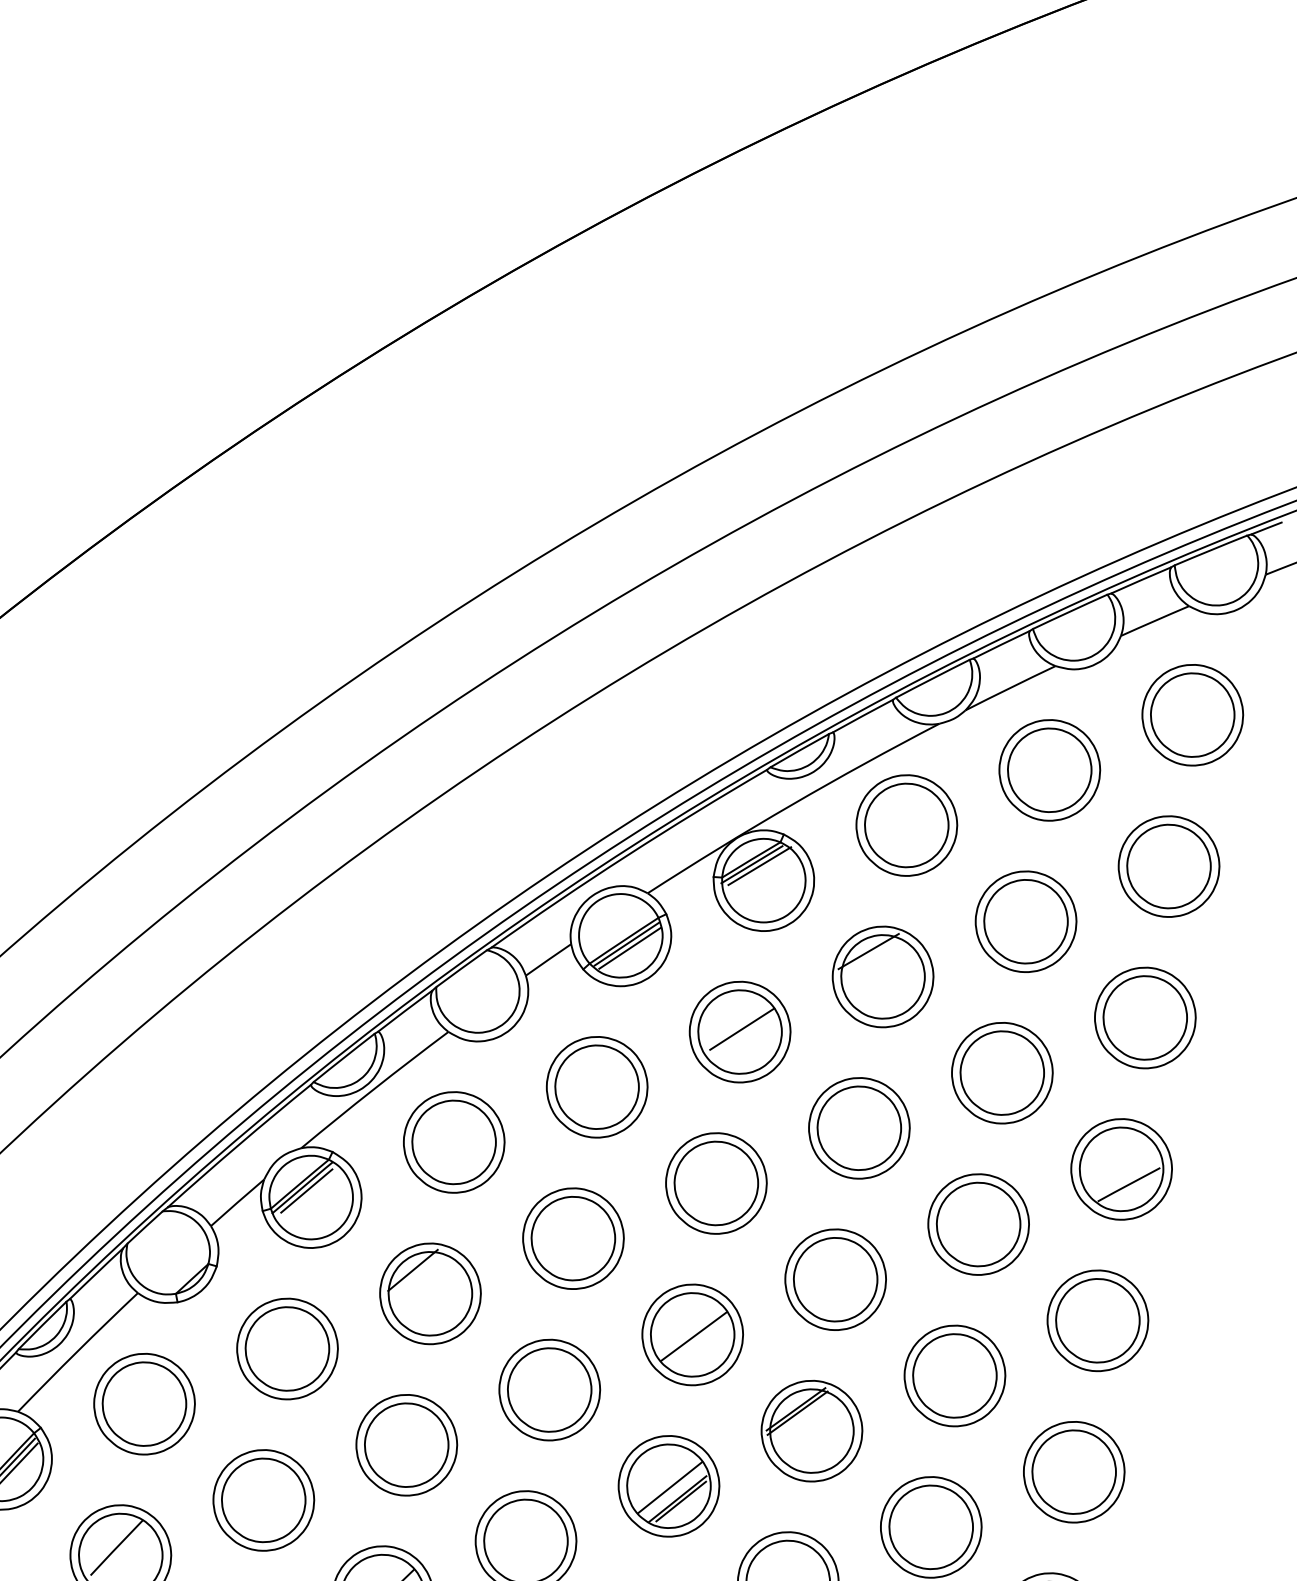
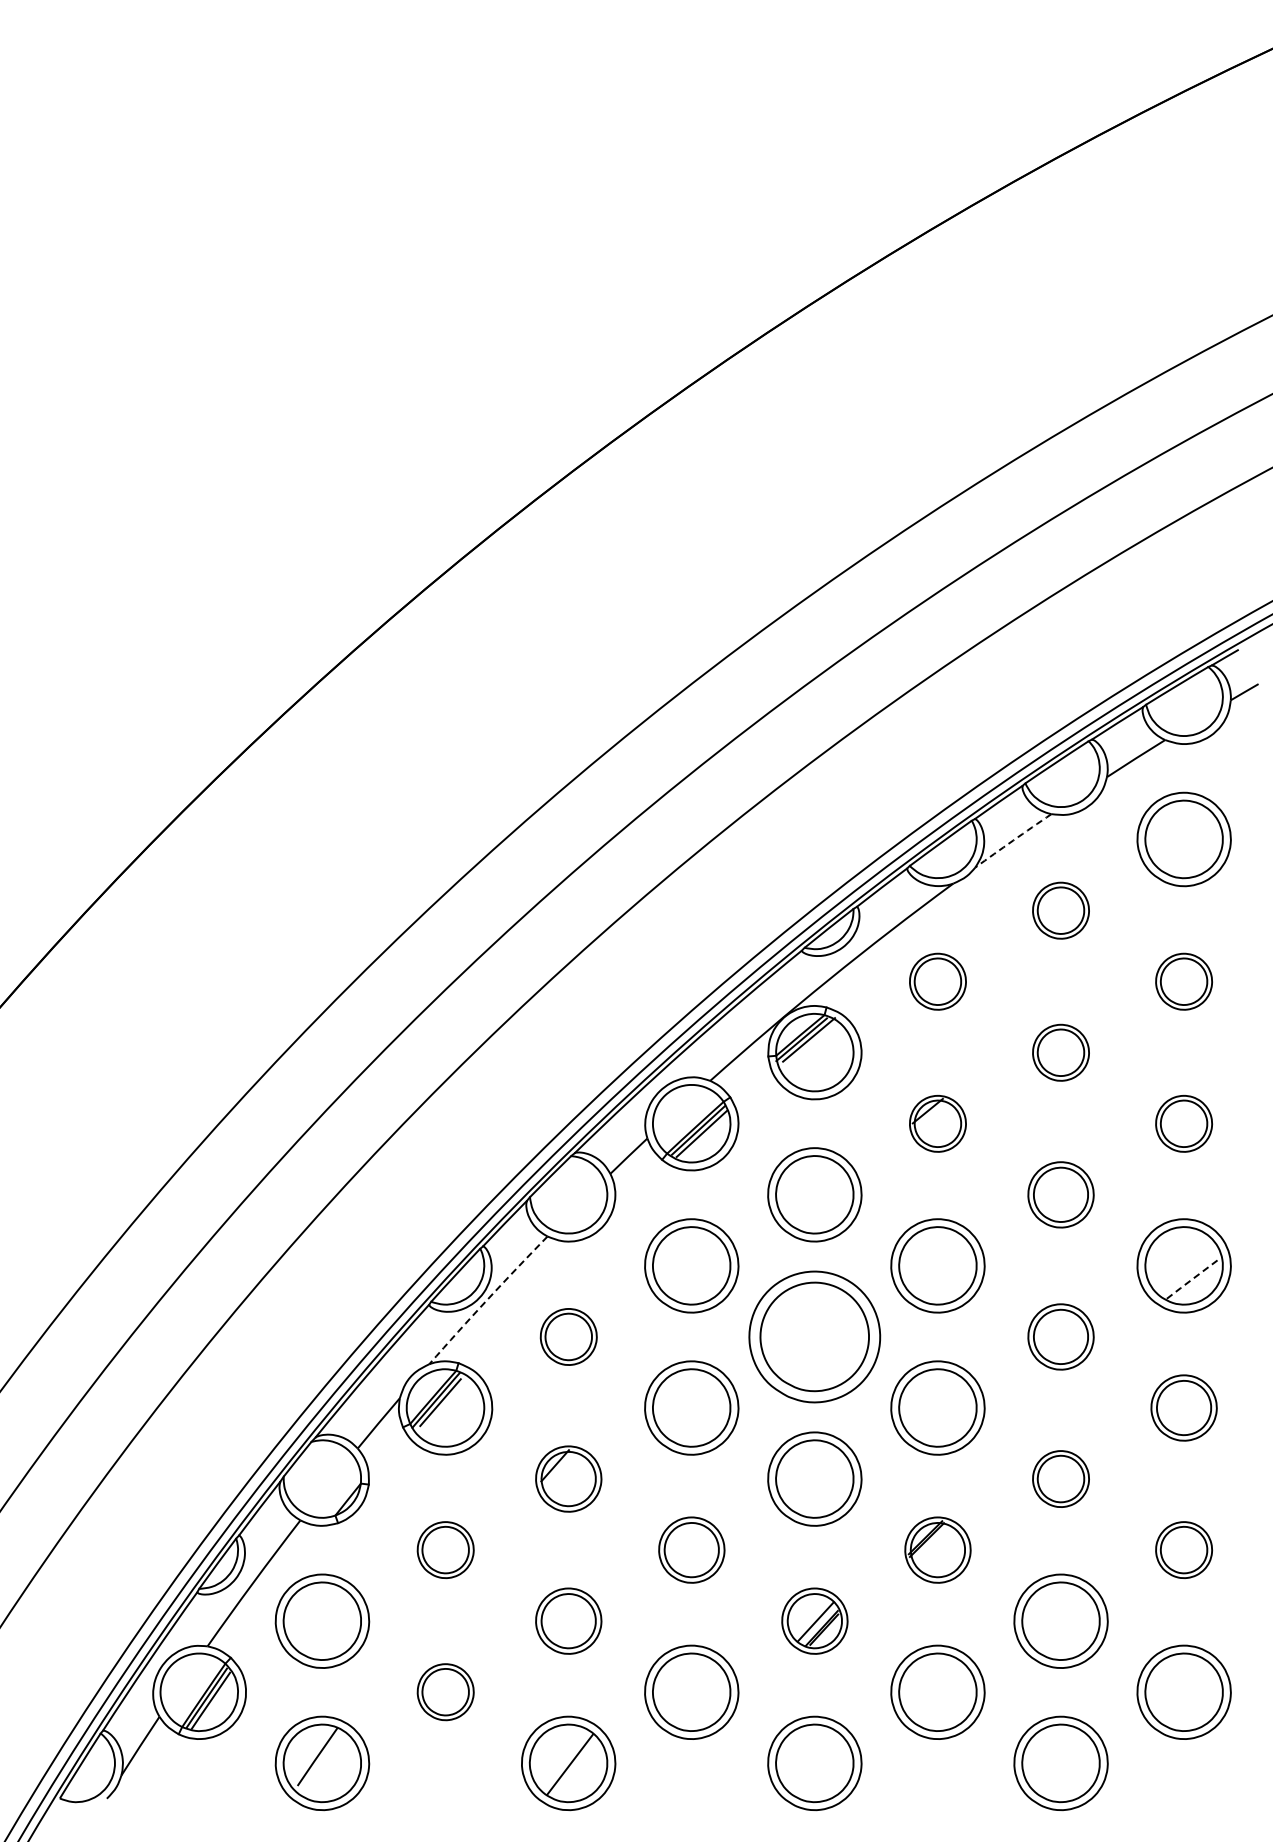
arc: (1010, 687) -> (1013, 840), solid -> dashed
part: (1049, 770) -> (1060, 910), size x0.6
part: (906, 825) -> (937, 981), size x0.6
part: (1168, 866) -> (1183, 981), size x0.6
part: (1025, 921) -> (1060, 1052), size x0.6
part: (882, 976) -> (937, 1123), size x0.6
part: (1144, 1017) -> (1183, 1123), size x0.6
line: (741, 1028) -> (815, 1191), removed
part: (1001, 1072) -> (1060, 1194), size x0.7
arc: (374, 1089) -> (487, 1299), solid -> dashed
part: (454, 1141) -> (568, 1336), size x0.6
part: (716, 1182) -> (814, 1336), size x1.4
line: (1128, 1185) -> (1192, 1279), solid -> dashed
part: (978, 1223) -> (1060, 1336), size x0.7
part: (430, 1293) -> (568, 1478), size x0.7
part: (1097, 1320) -> (1183, 1407), size x0.7
line: (693, 1336) -> (815, 1480), removed
part: (287, 1348) -> (445, 1549), size x0.6
part: (954, 1375) -> (1060, 1478), size x0.6
part: (549, 1389) -> (691, 1549), size x0.7
part: (811, 1430) -> (937, 1549), size x0.7
part: (406, 1444) -> (568, 1620), size x0.7
part: (1073, 1471) -> (1183, 1549), size x0.6
part: (668, 1485) -> (814, 1620), size x0.7
part: (263, 1499) -> (445, 1691), size x0.6

